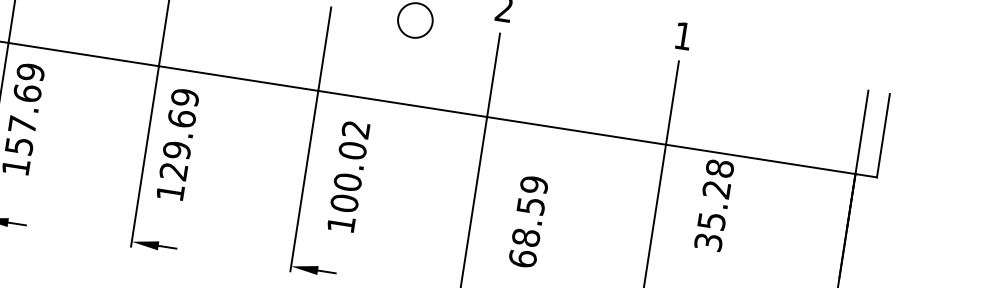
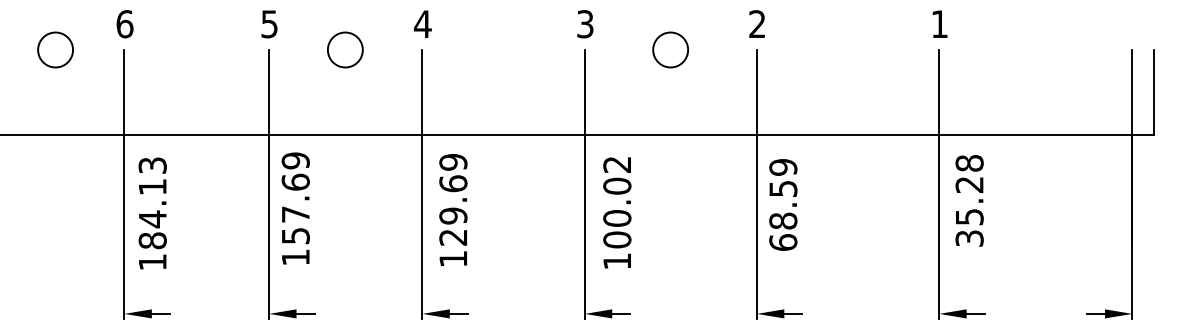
text: (348, 176) -> (617, 212), moved
text: (714, 204) -> (969, 200), moved
text: (528, 221) -> (783, 204), moved

